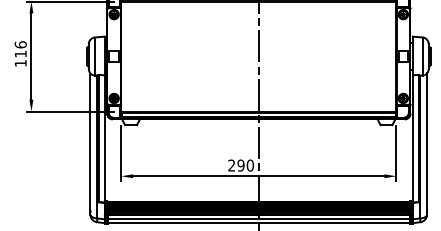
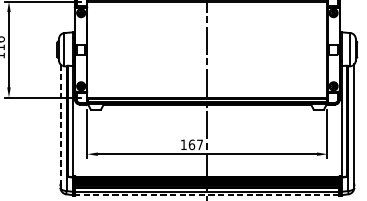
line: (90, 142) -> (60, 124), solid -> dashed
text: (240, 165) -> (191, 144), 290 -> 167
line: (258, 223) -> (207, 195), solid -> dashed

